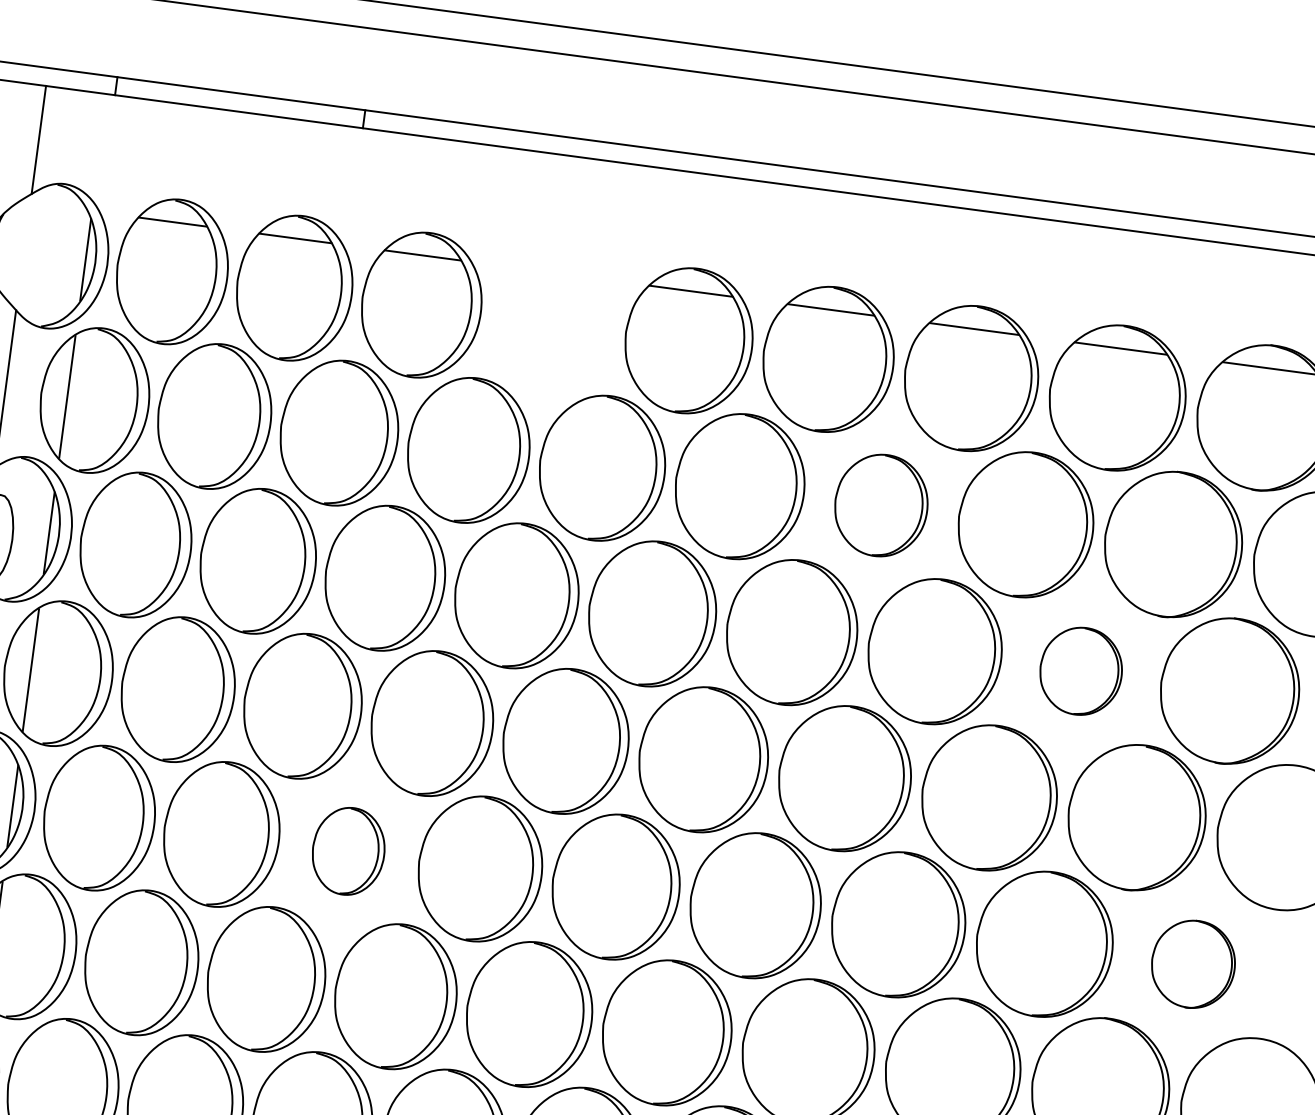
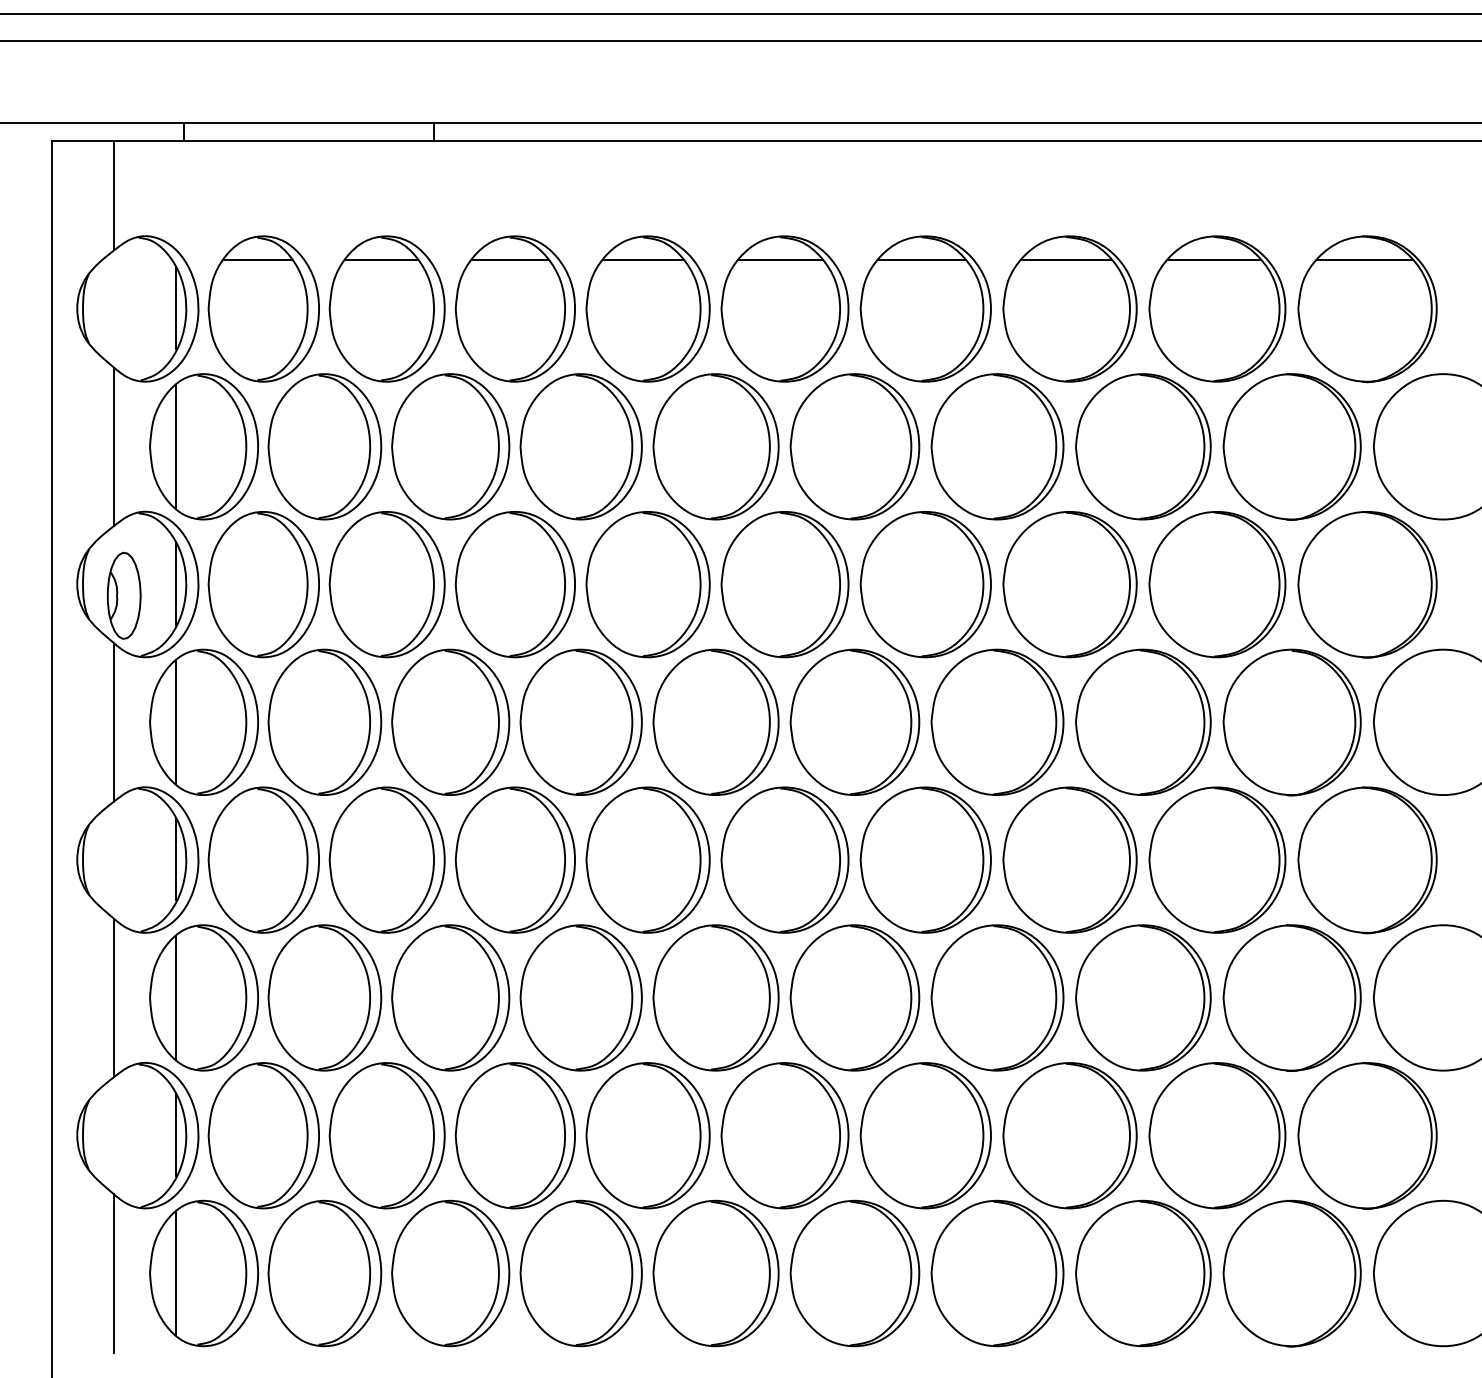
part: (552, 322) -> (647, 308), added
part: (881, 505) -> (997, 446), size x1.43
part: (1081, 671) -> (1217, 584), size x1.67
part: (347, 850) -> (514, 859), size x1.67
part: (1193, 964) -> (1367, 860), size x1.67

